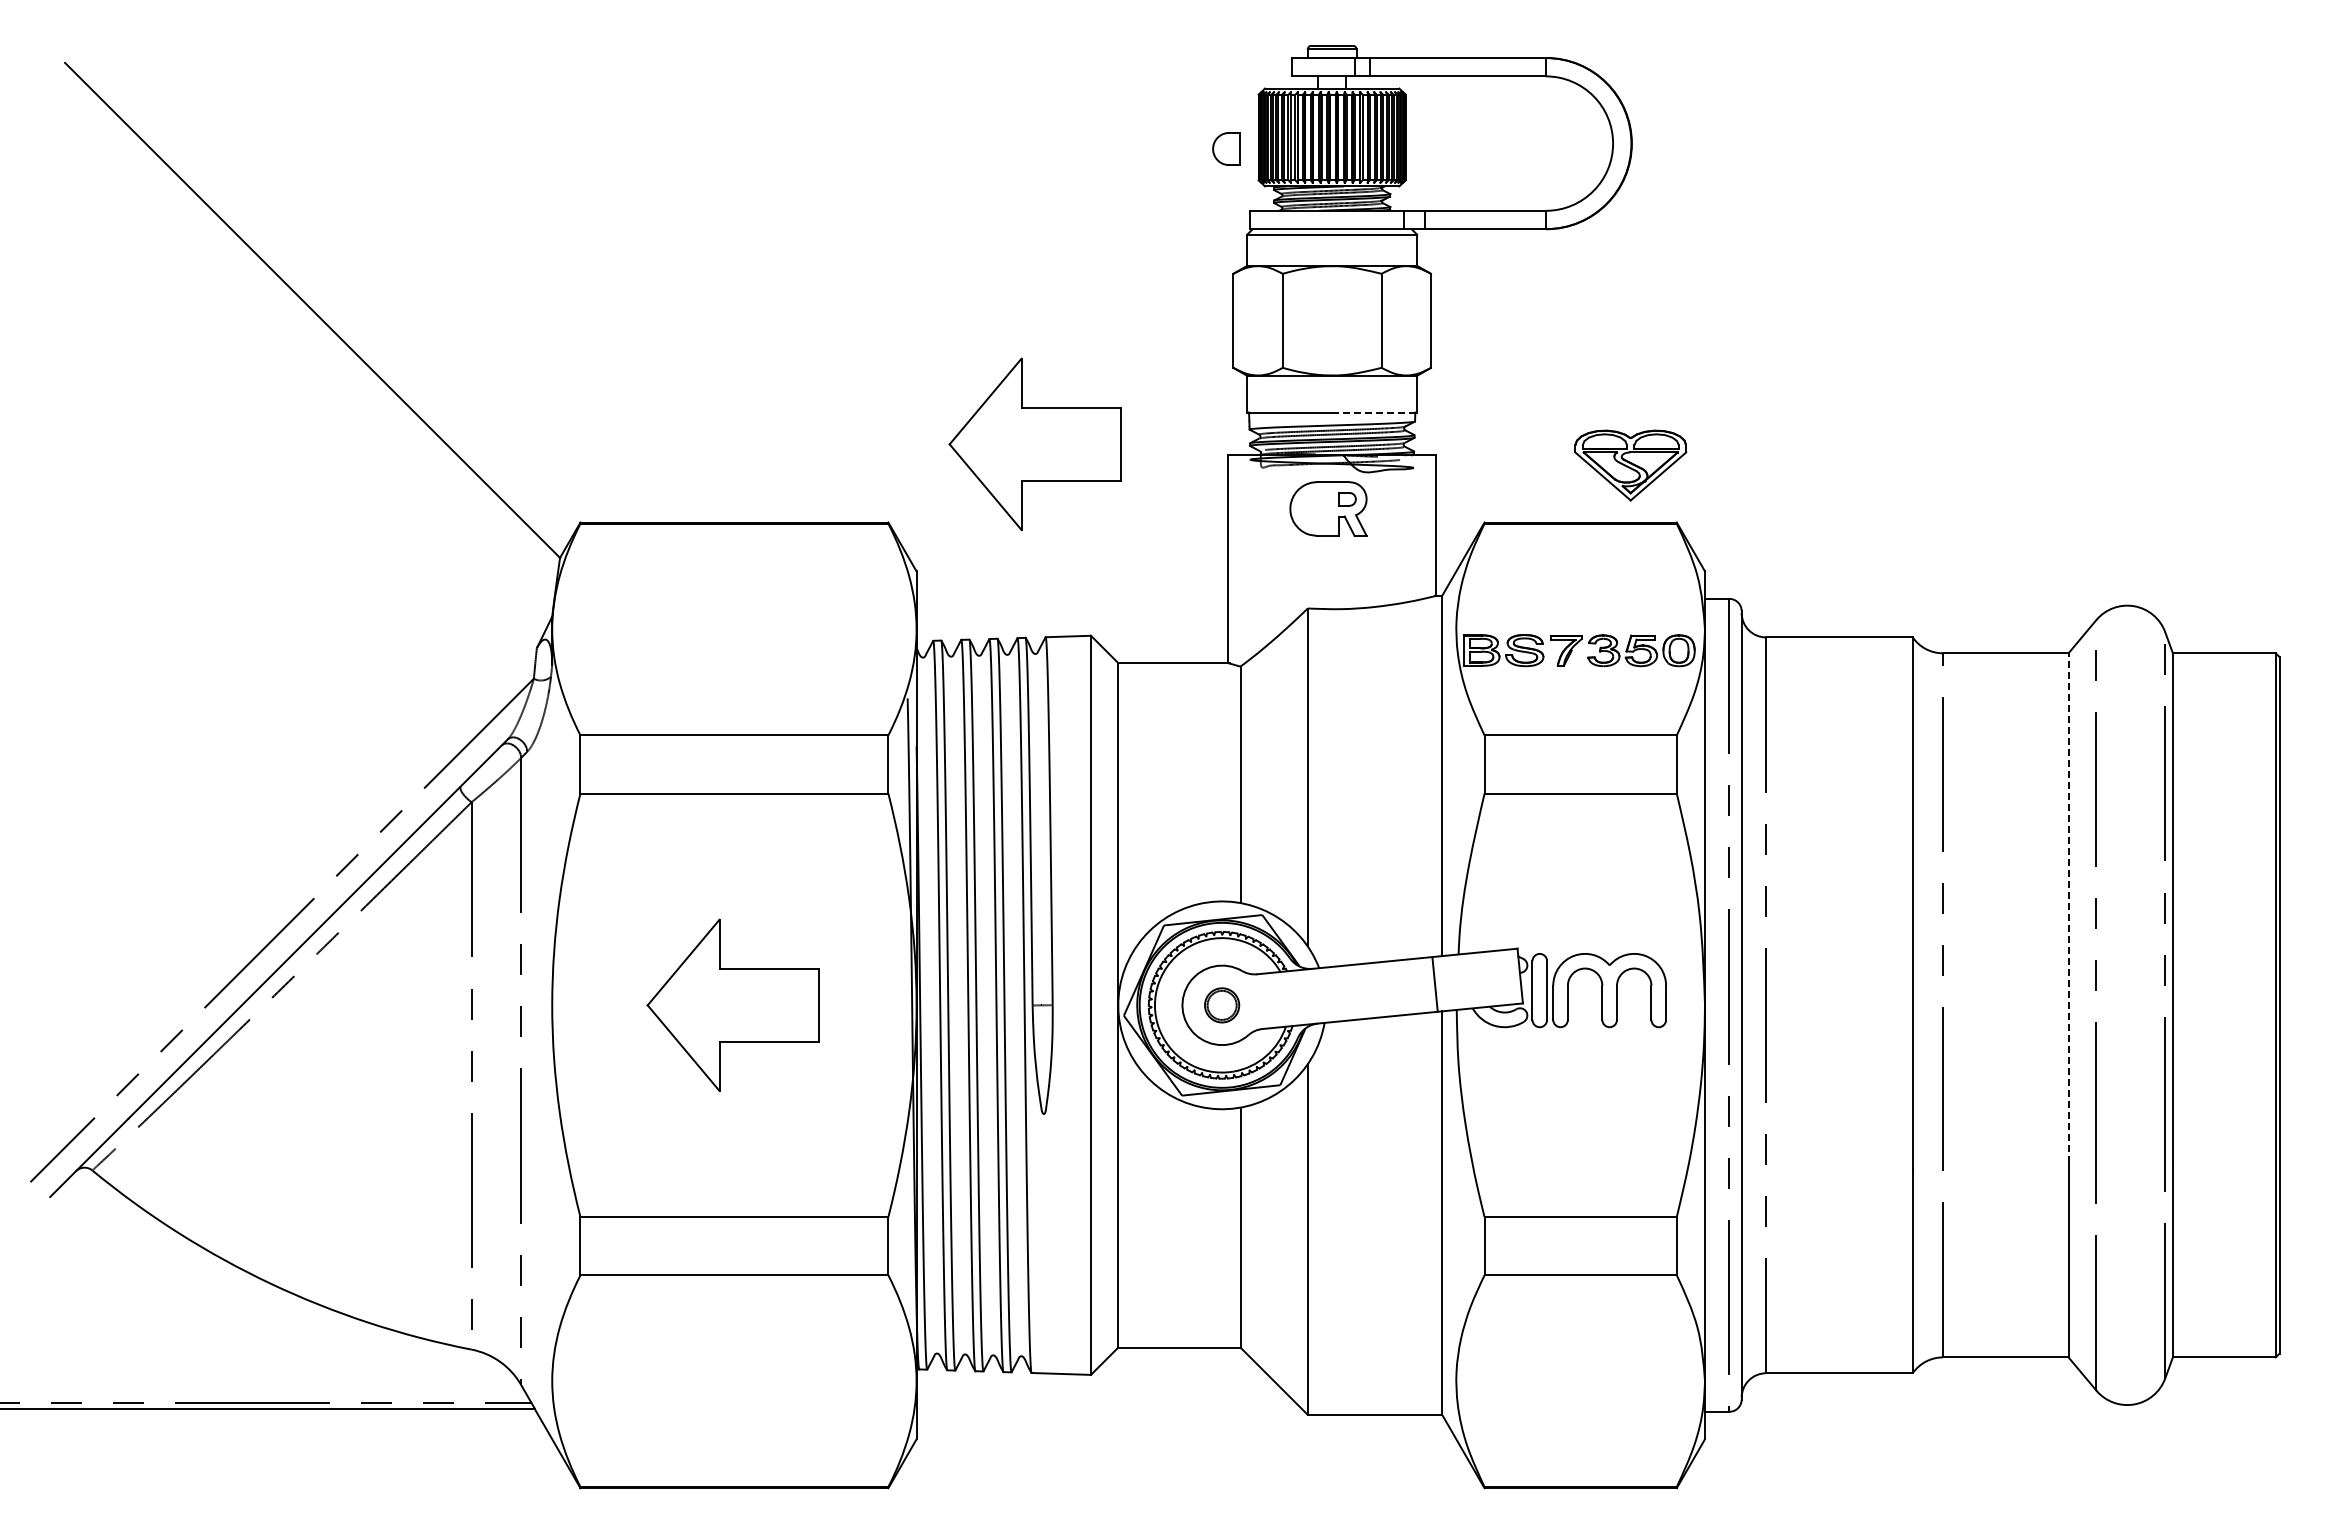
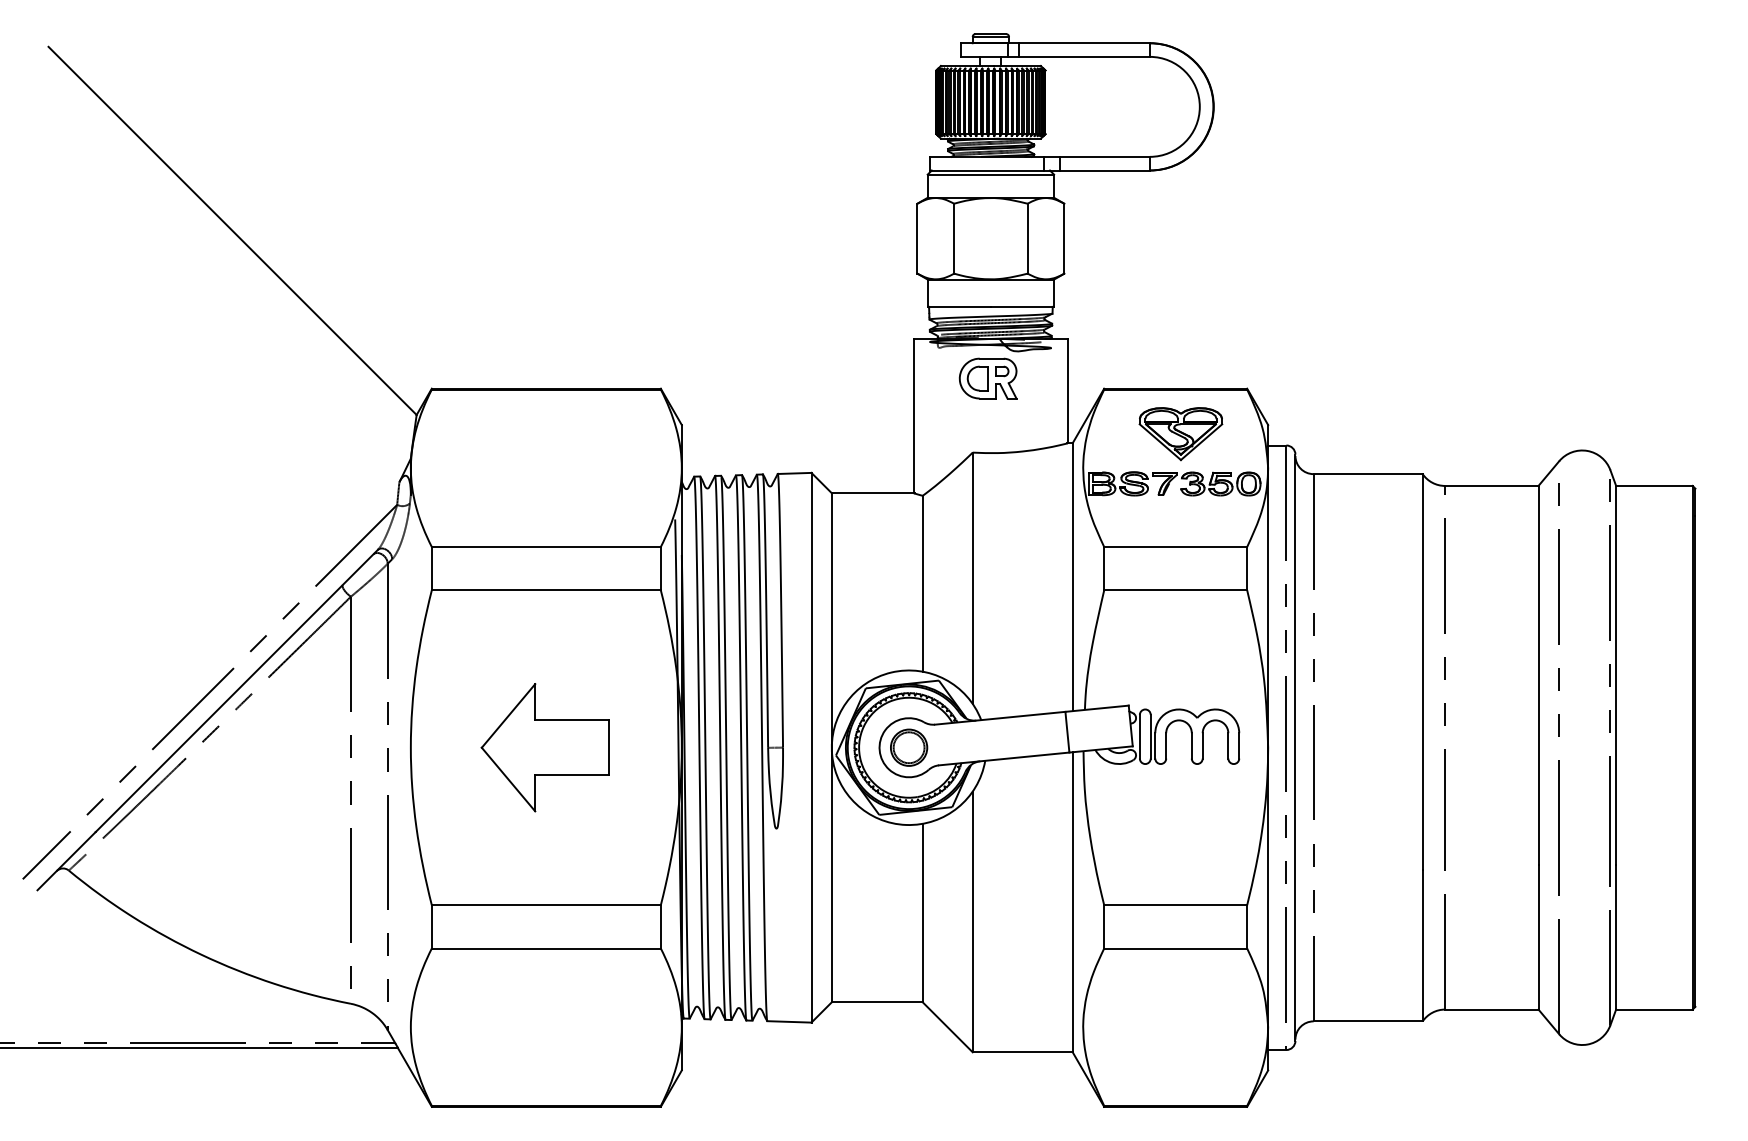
part: (1226, 148) -> (977, 378), moved
line: (1375, 412) -> (1023, 306), dashed -> solid
part: (1034, 443) -> (769, 329), removed
part: (1630, 465) -> (1180, 434), moved
line: (2068, 907) -> (1538, 674), dashed -> solid
part: (1221, 1005) -> (908, 747), size x1.43

